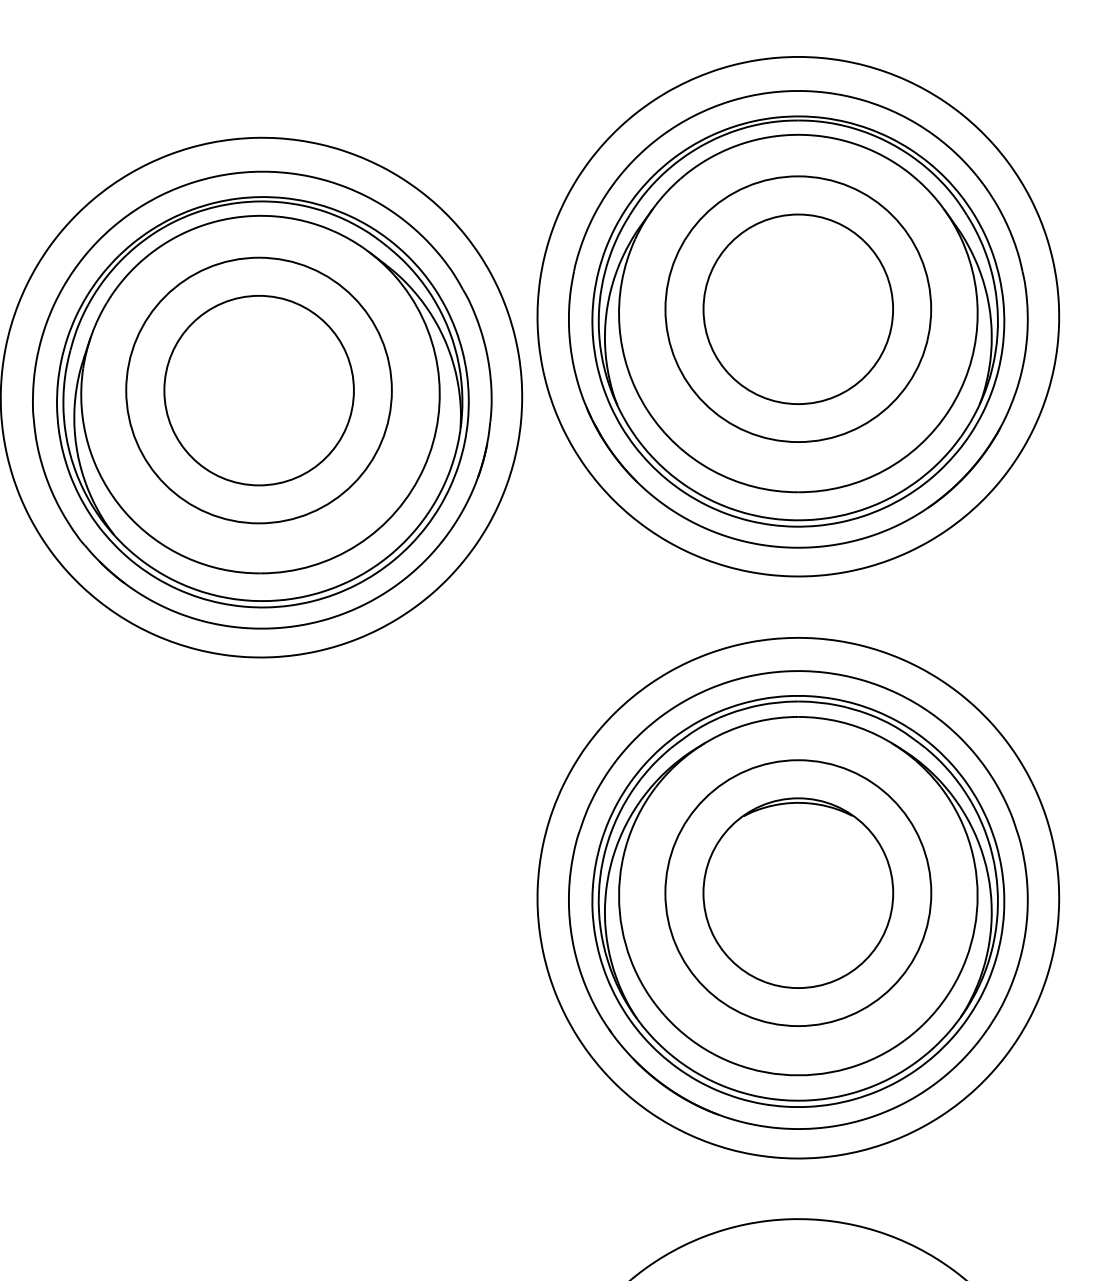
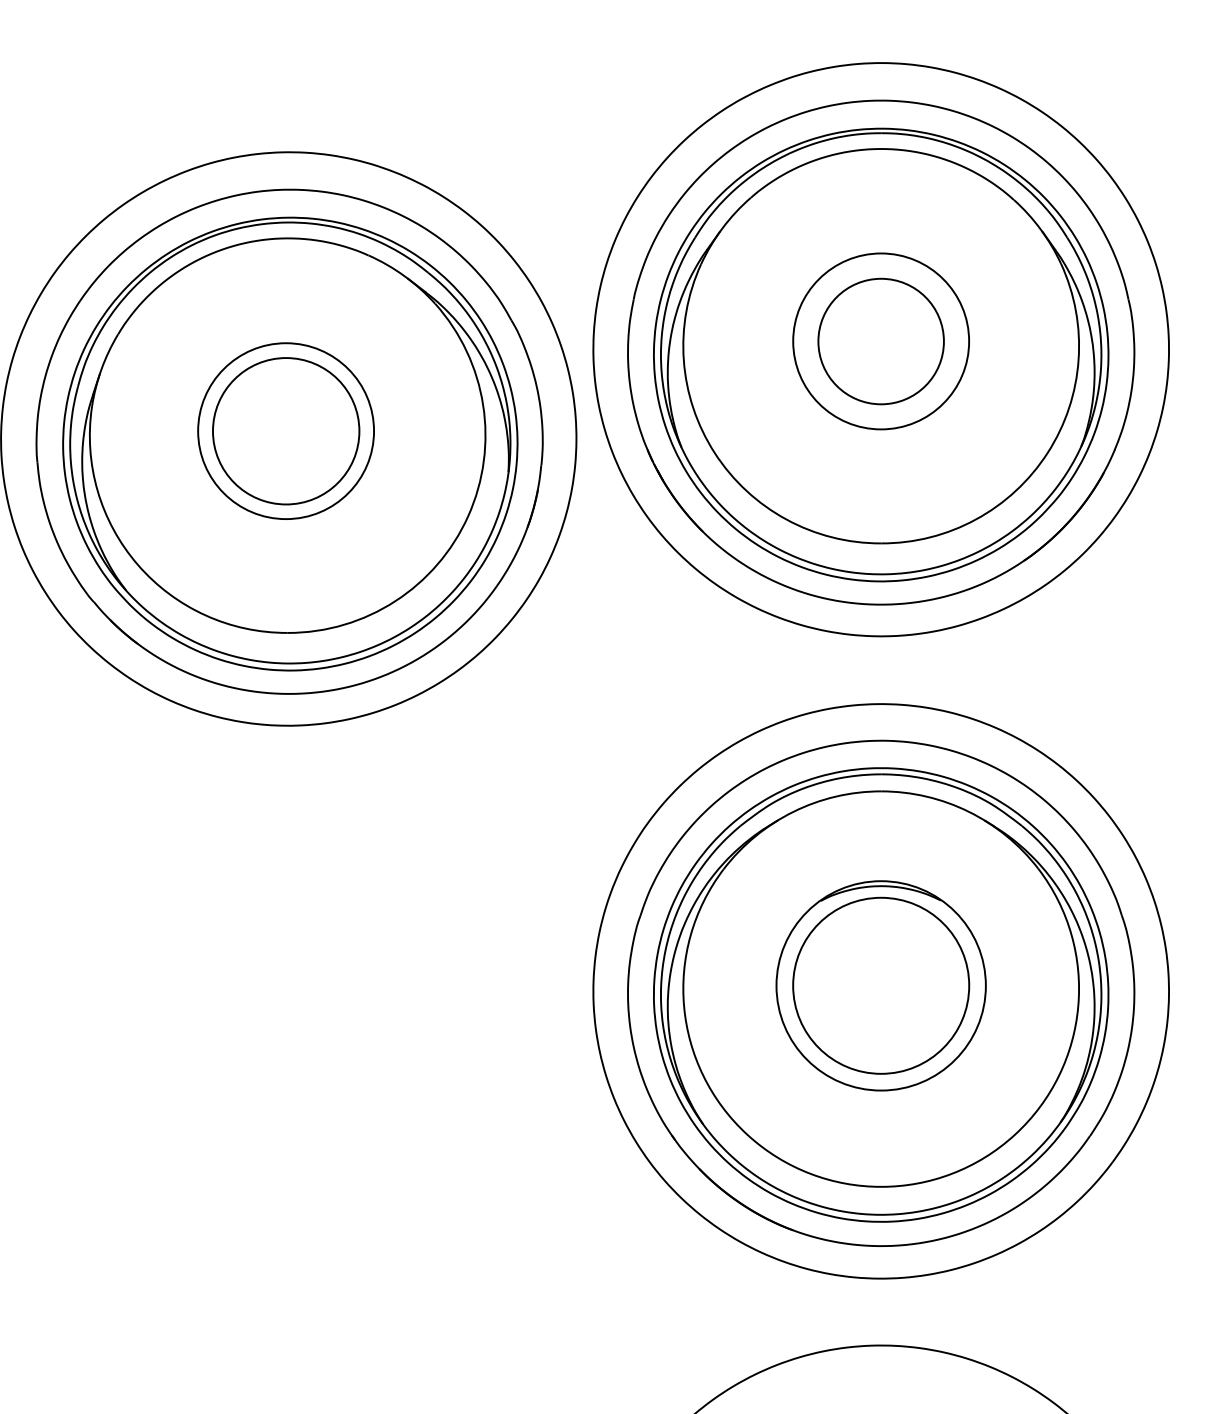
circle: (797, 309) -> (880, 341), size x0.6
circle: (797, 309) -> (880, 341), size x0.6
circle: (258, 389) -> (285, 430), size x0.6
circle: (258, 389) -> (285, 430), size x0.7
circle: (797, 892) -> (880, 985), size x0.6

